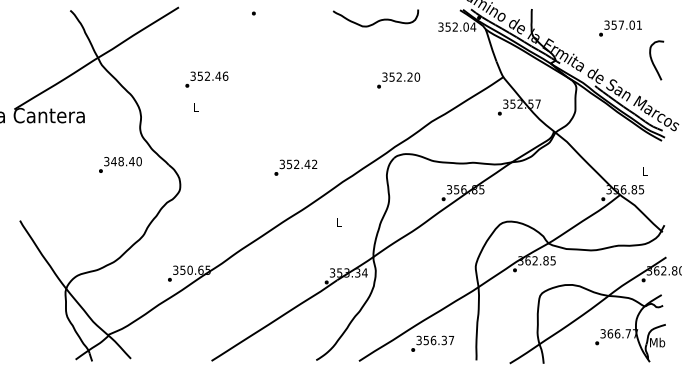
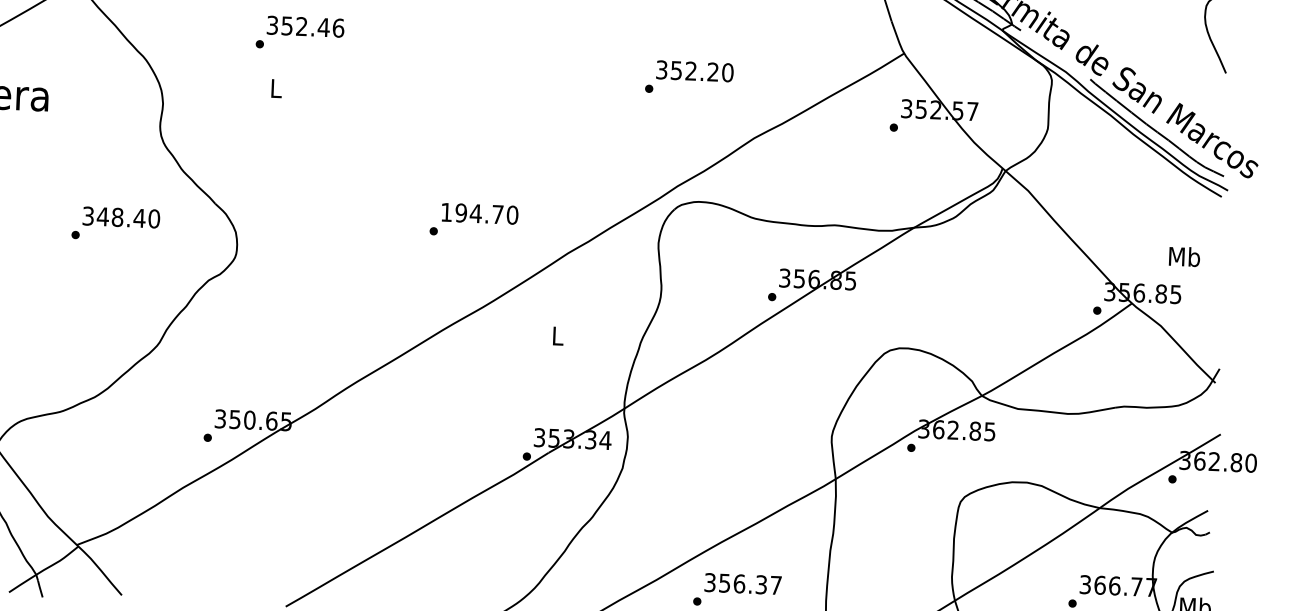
text: (398, 80) -> (689, 77), moved
text: (120, 164) -> (116, 223), moved
text: (298, 164) -> (479, 213), 352.42 -> 194.70
text: (644, 170) -> (1183, 255), L -> Mb

